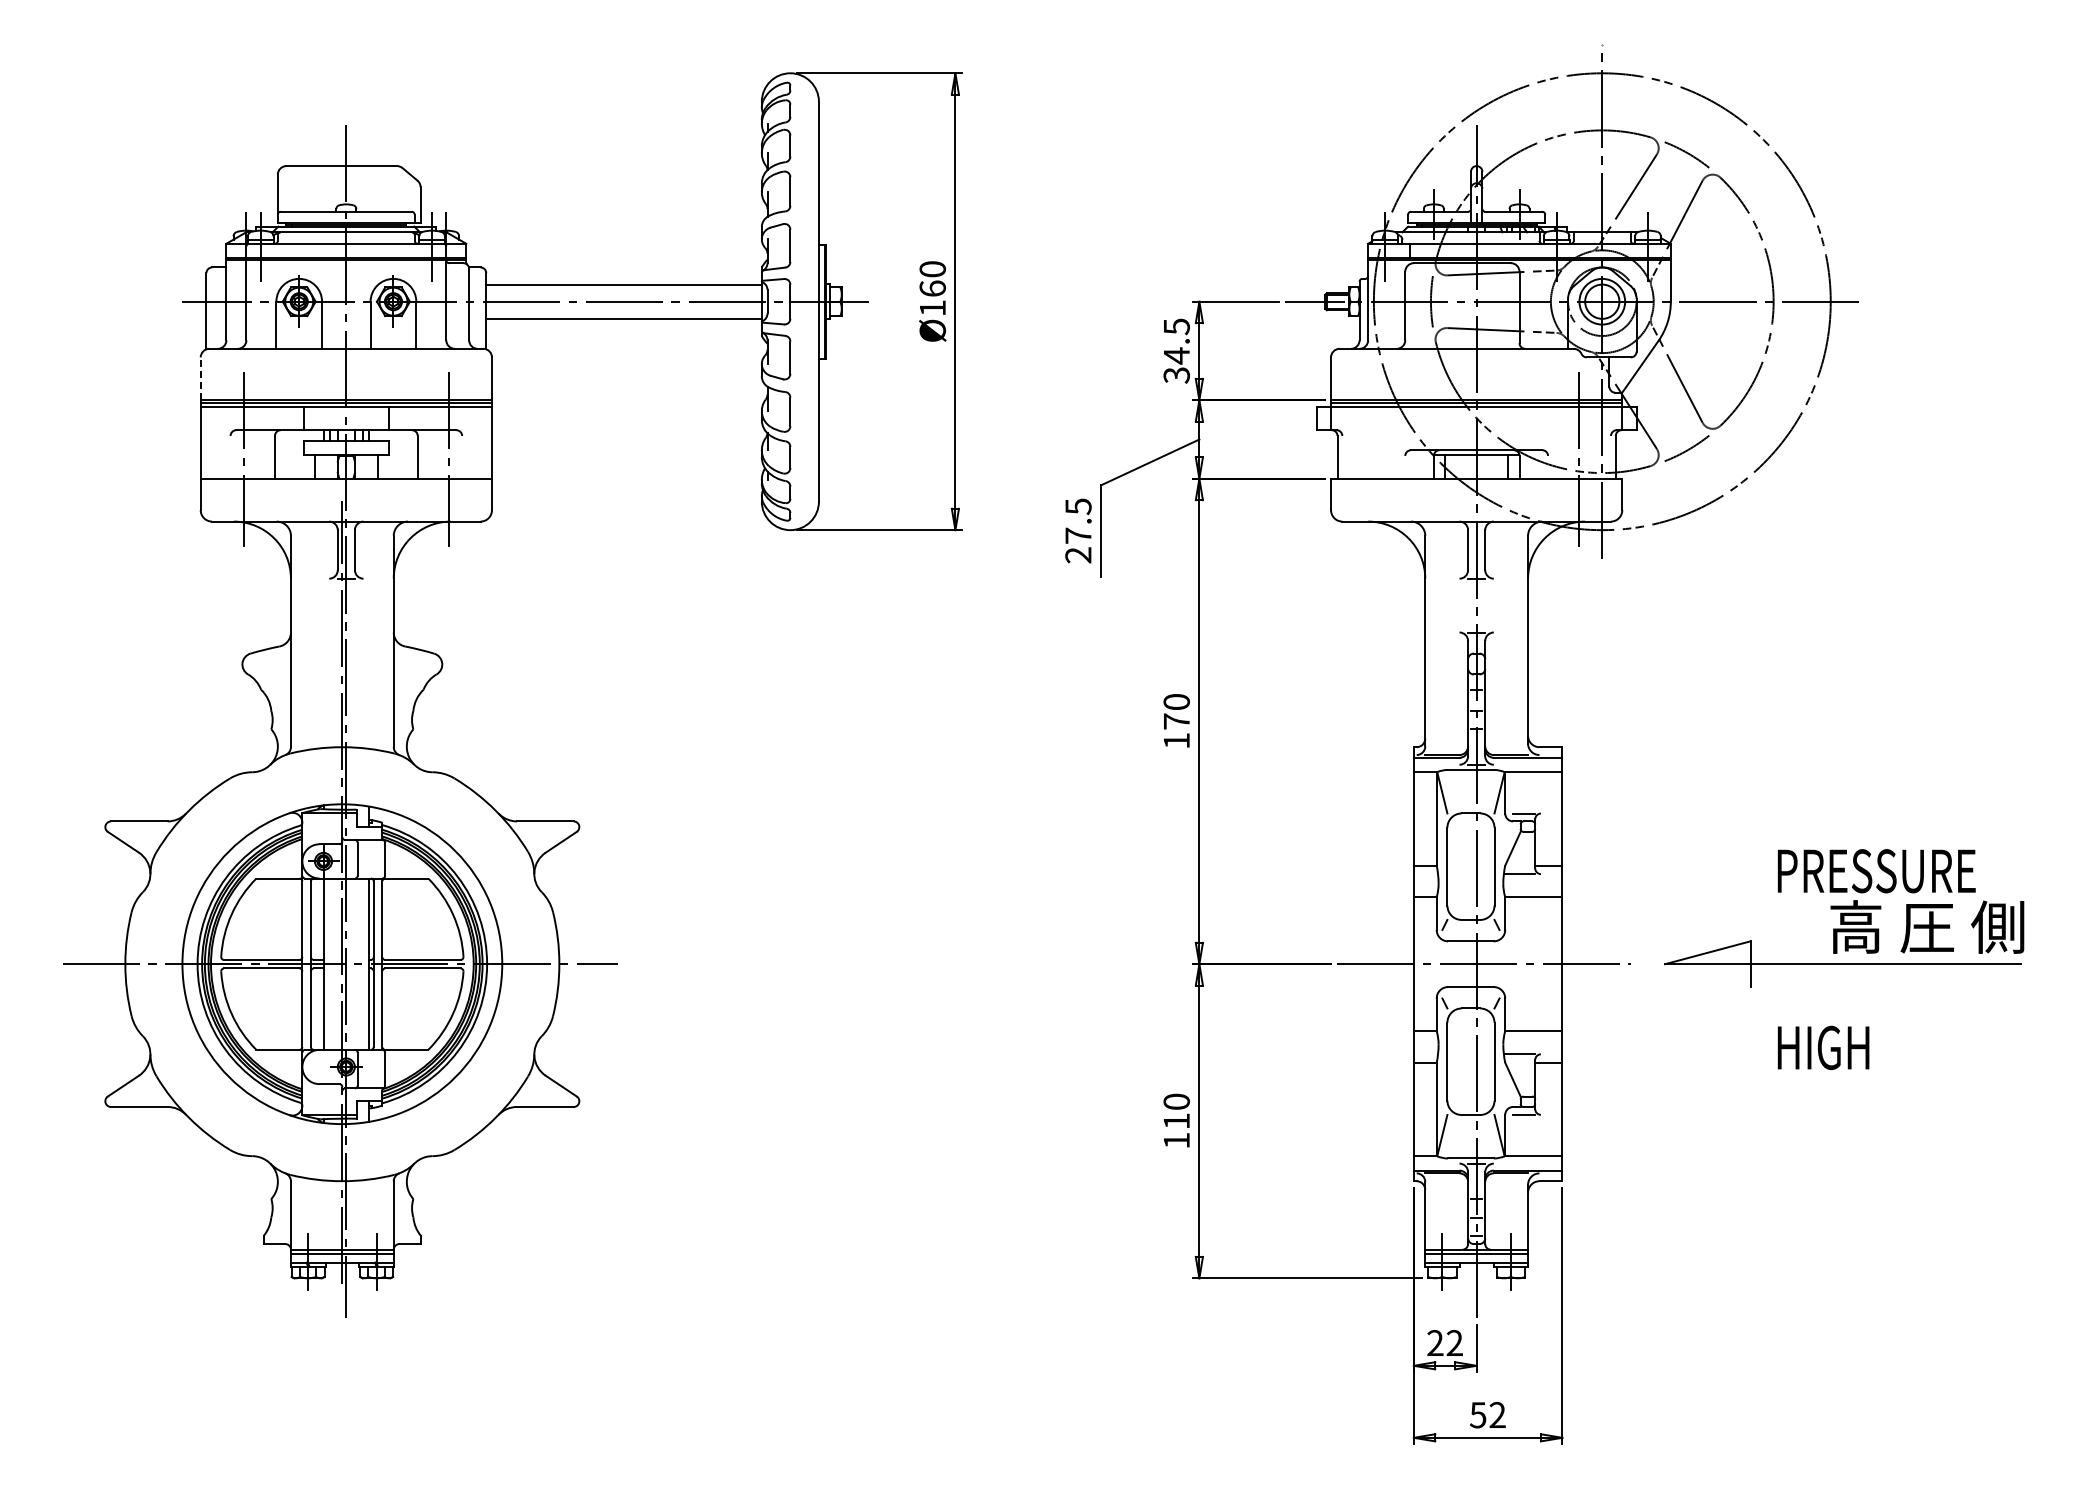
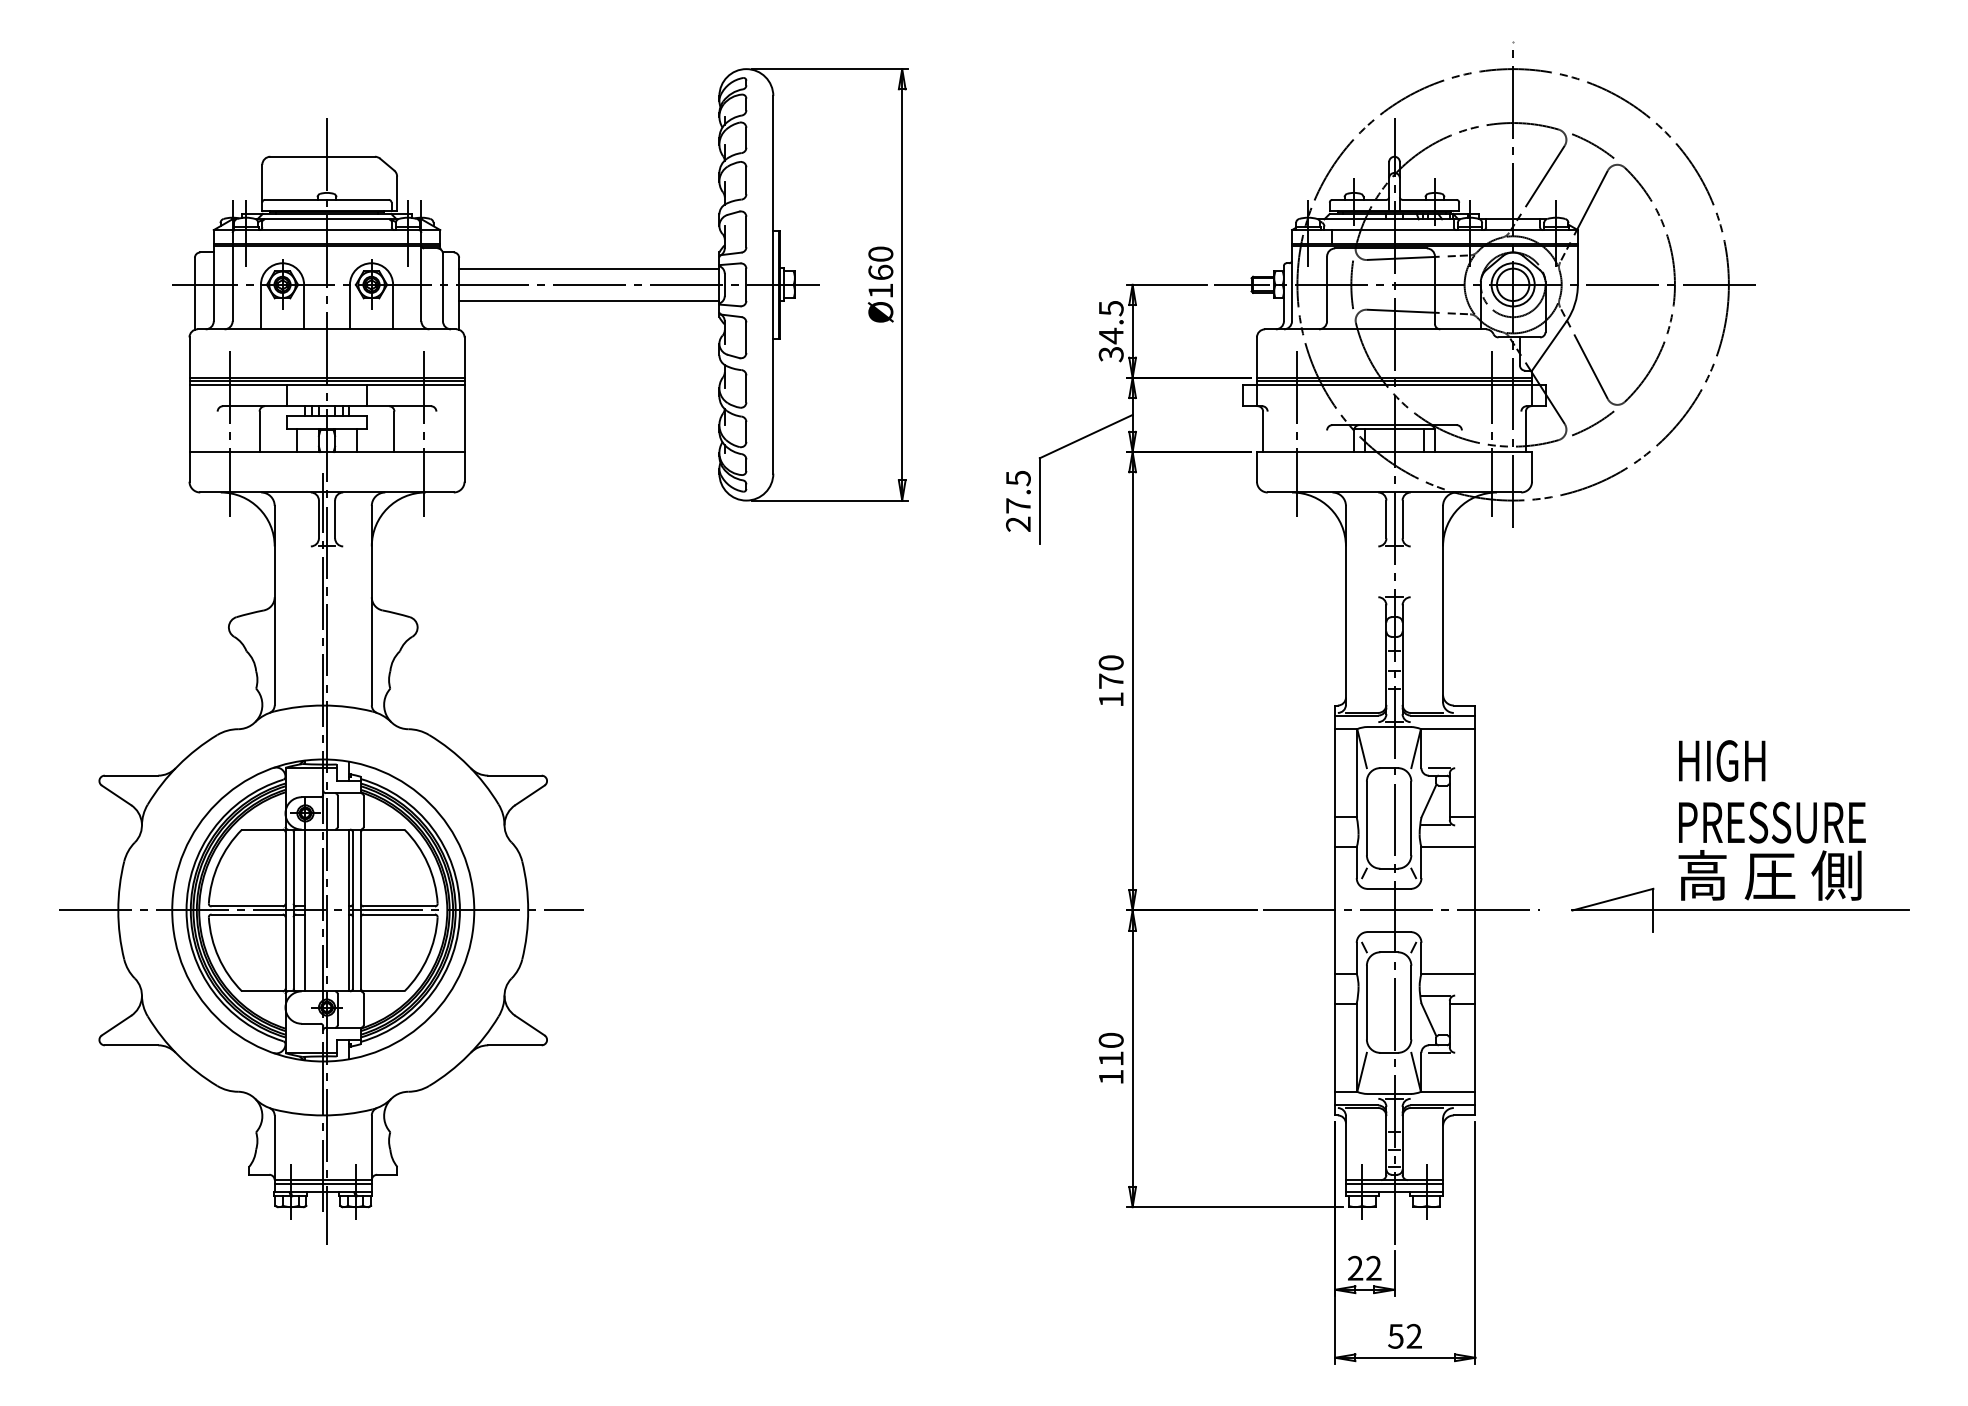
line: (200, 378) -> (189, 357), dashed -> solid
line: (1373, 459) -> (1297, 433), added
text: (1927, 926) -> (1770, 874), moved
text: (1823, 1047) -> (1722, 760), moved

